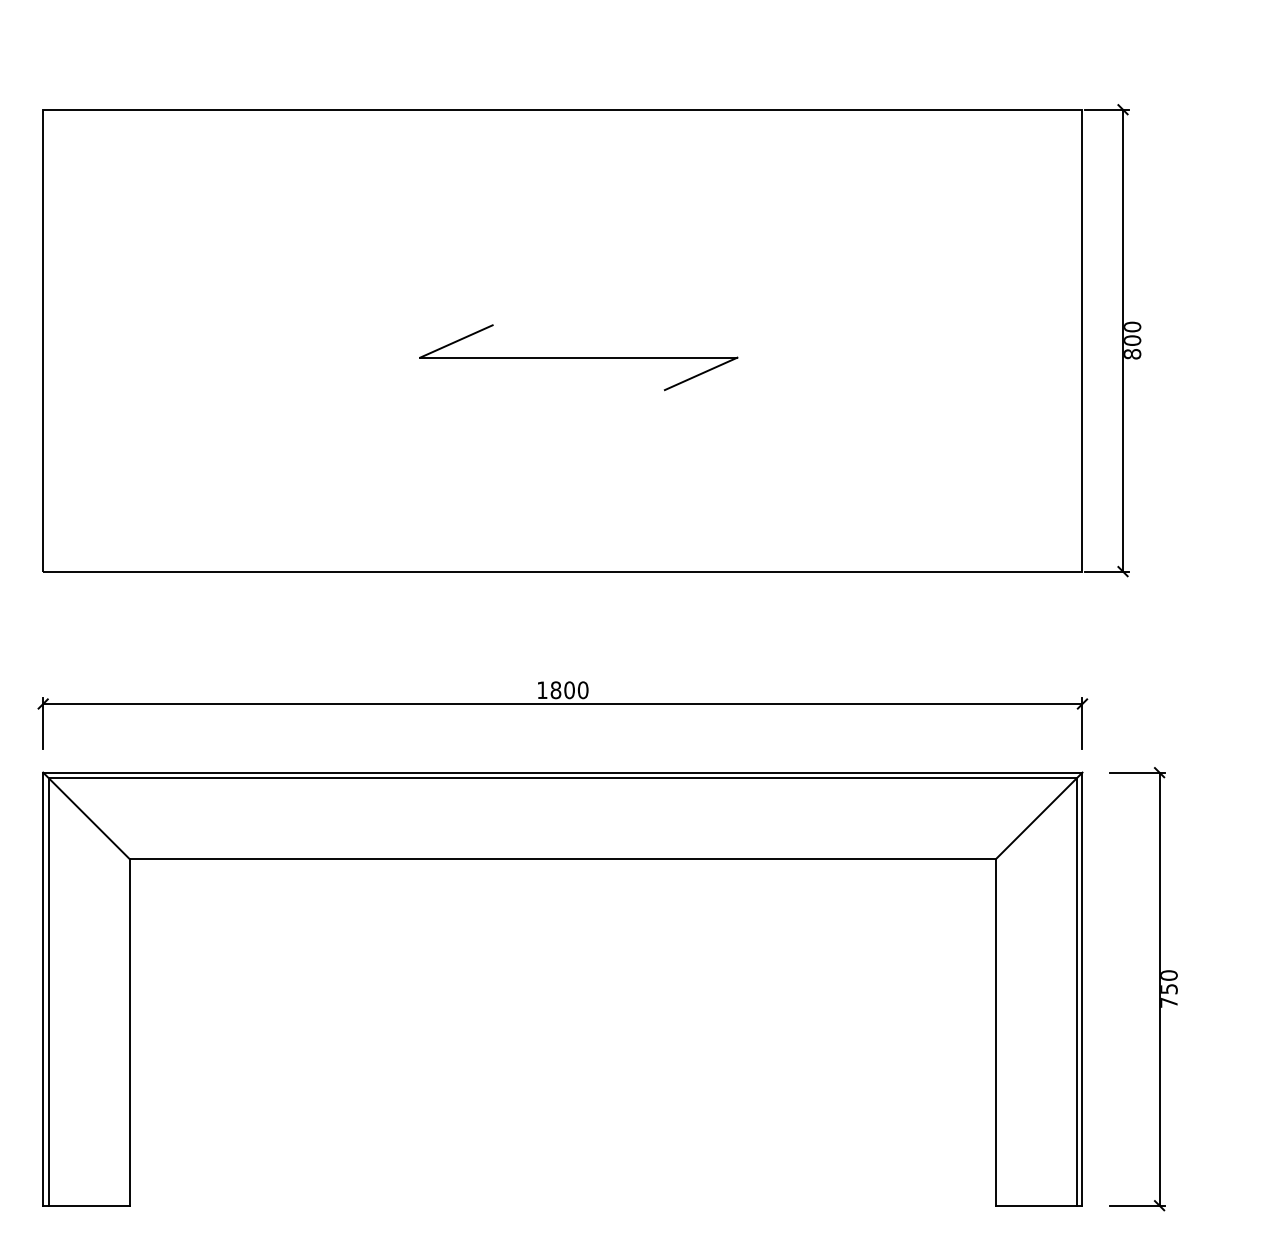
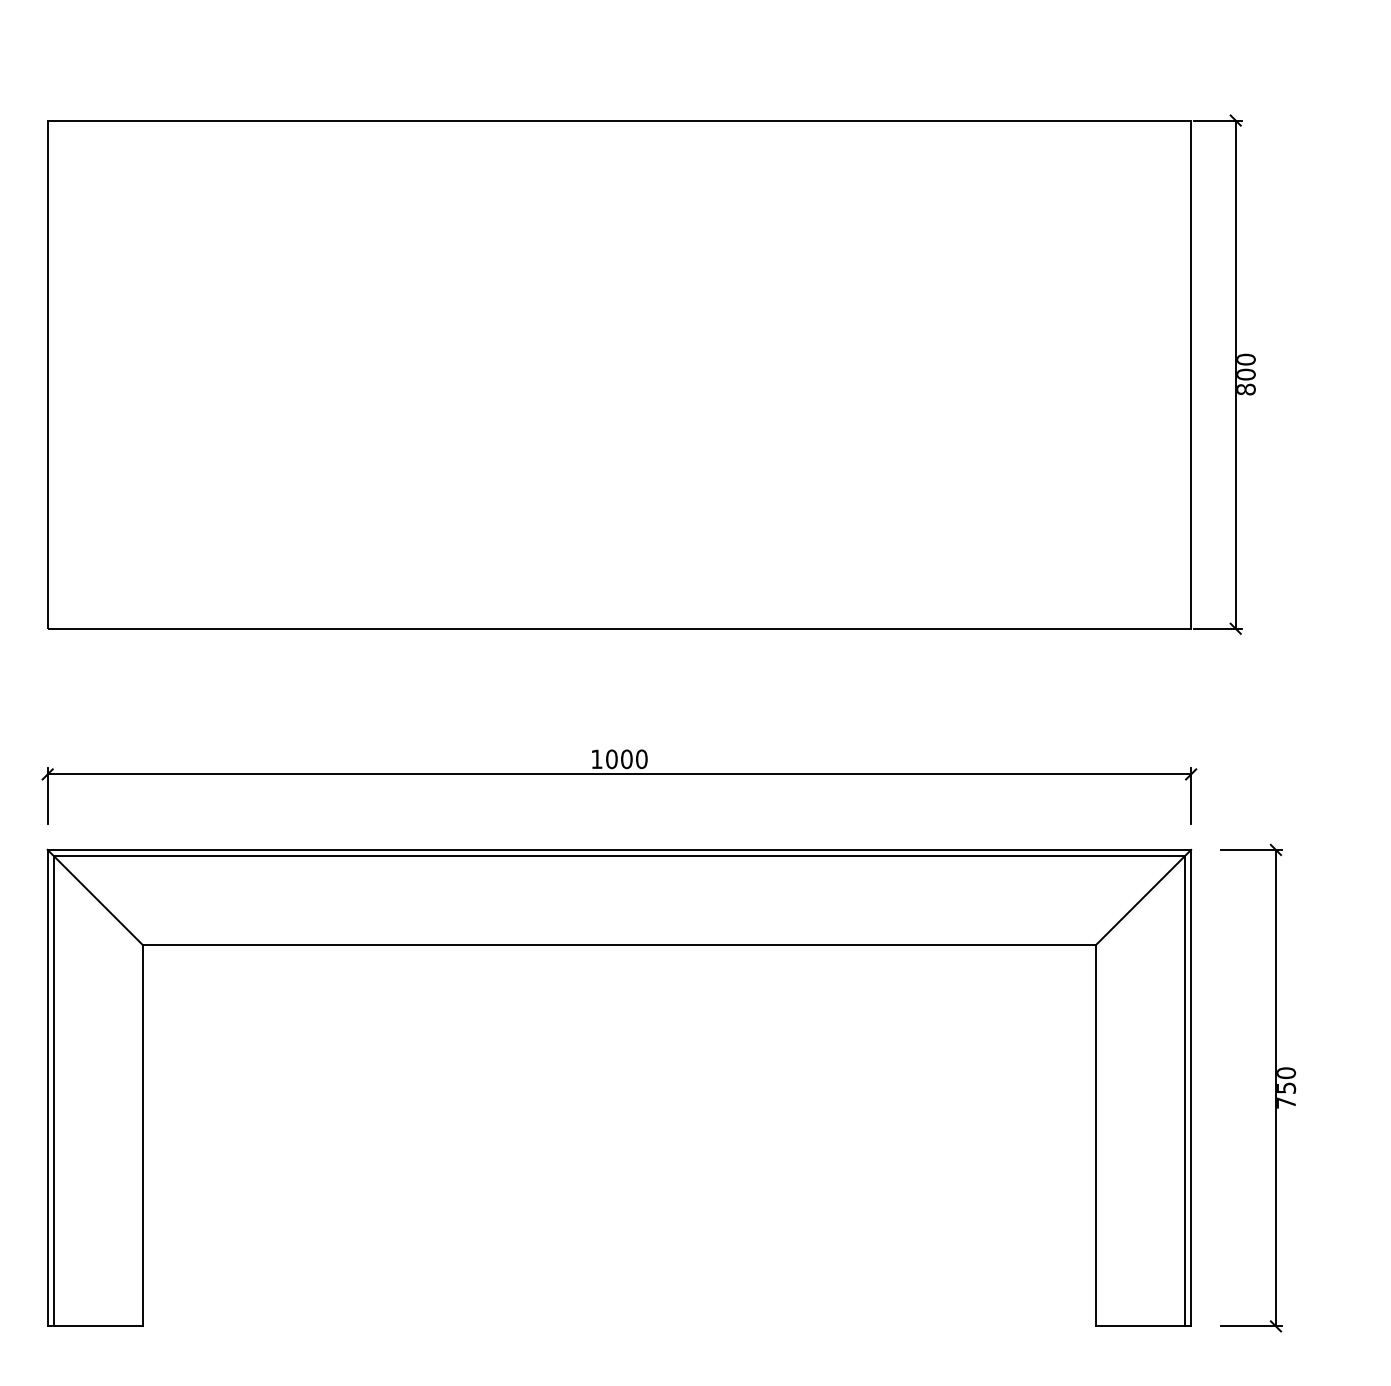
part: (578, 357) -> (636, 393), removed
text: (555, 689) -> (611, 758), 1800 -> 1000

